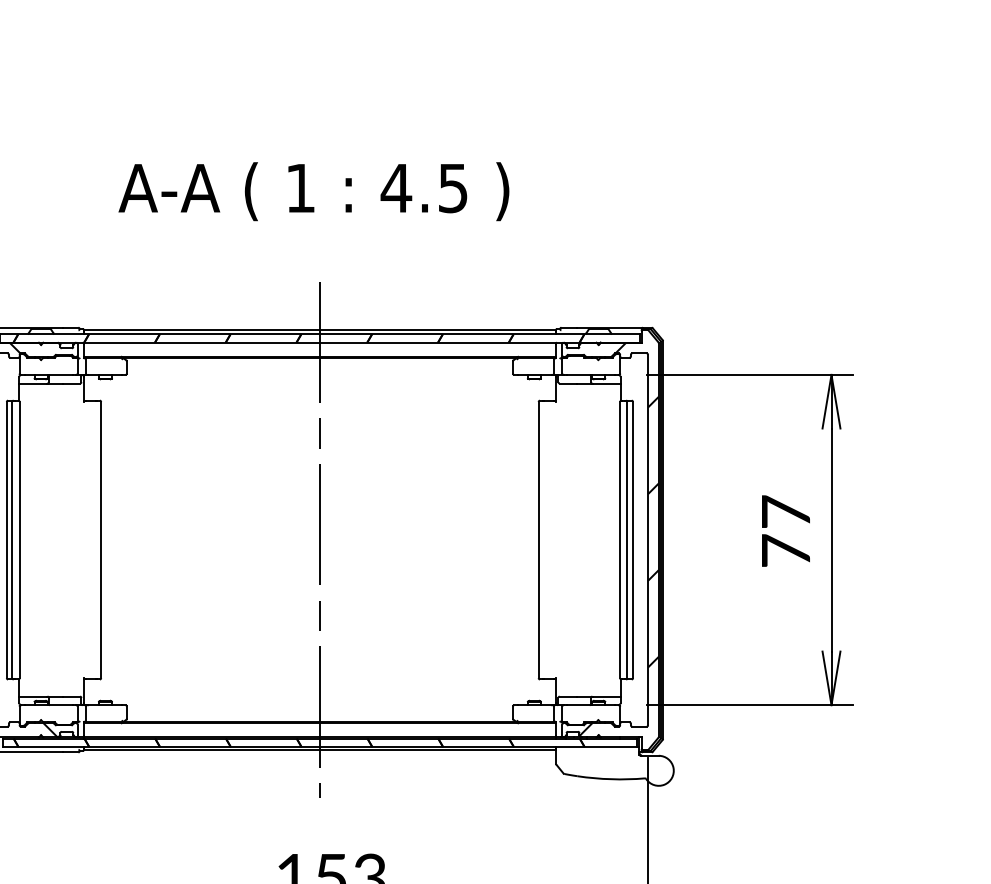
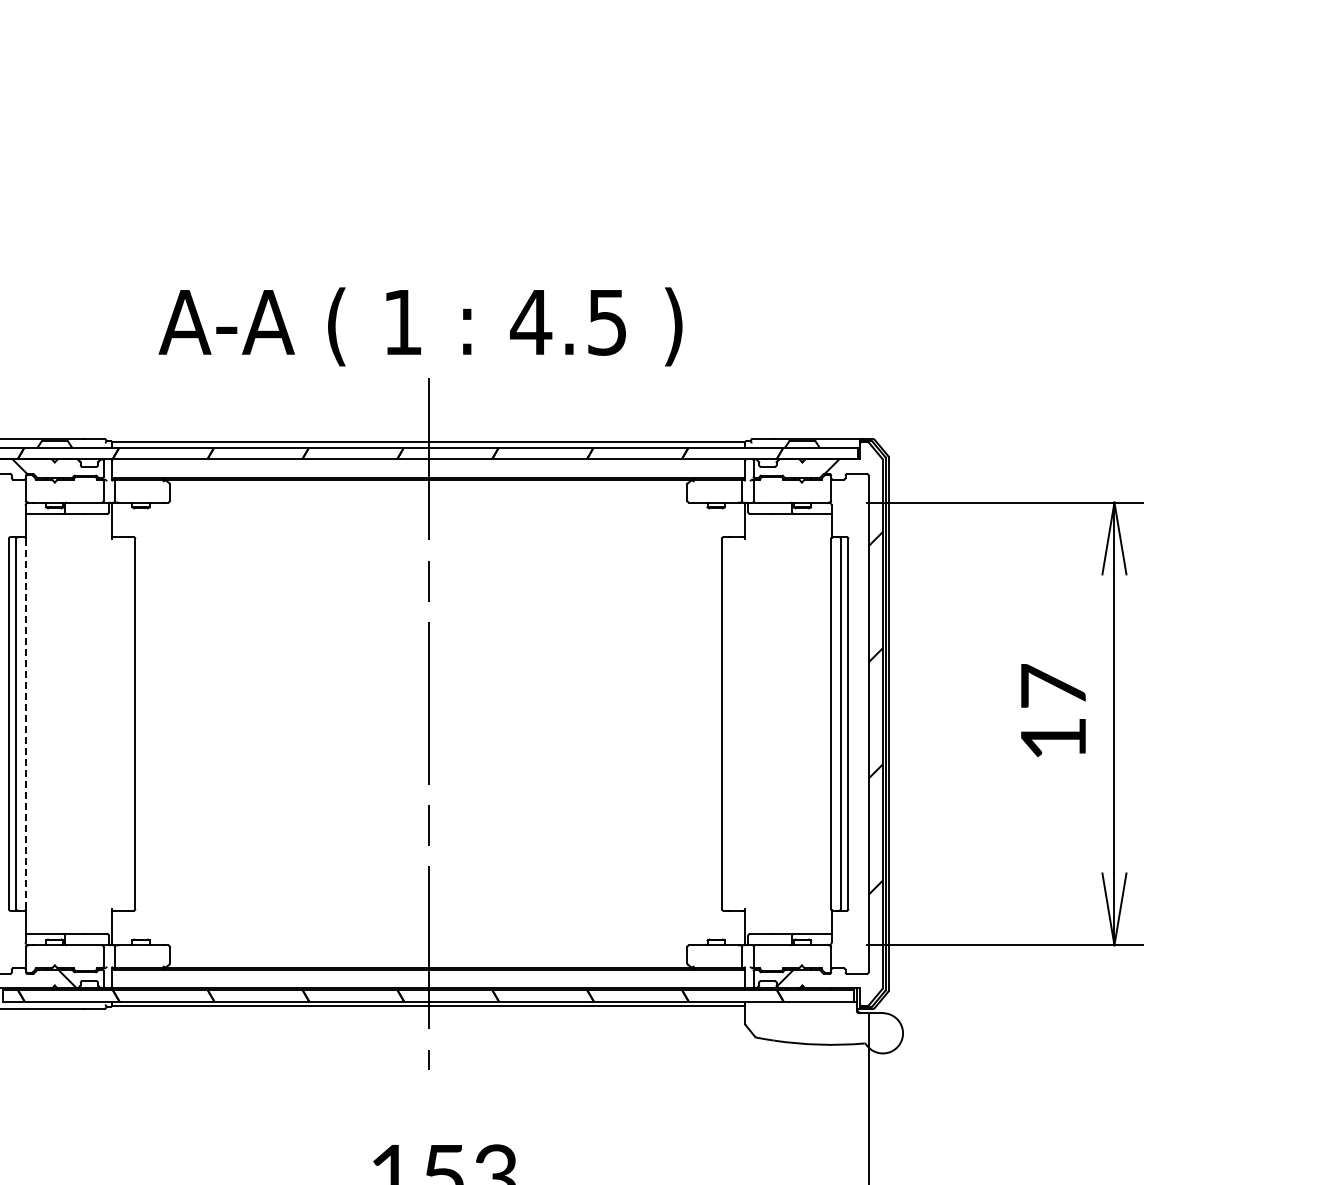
text: (313, 191) -> (420, 326), moved
line: (19, 539) -> (26, 723), solid -> dashed
text: (786, 550) -> (1053, 737), 77 -> 17

